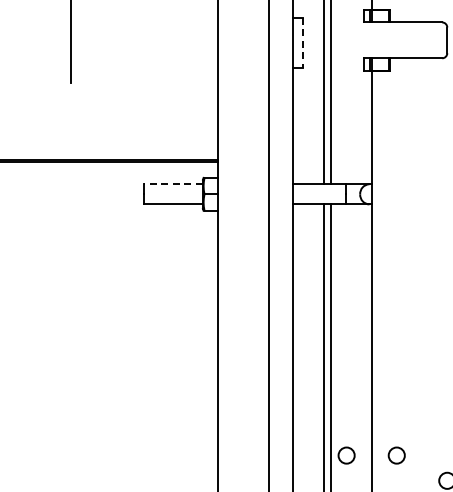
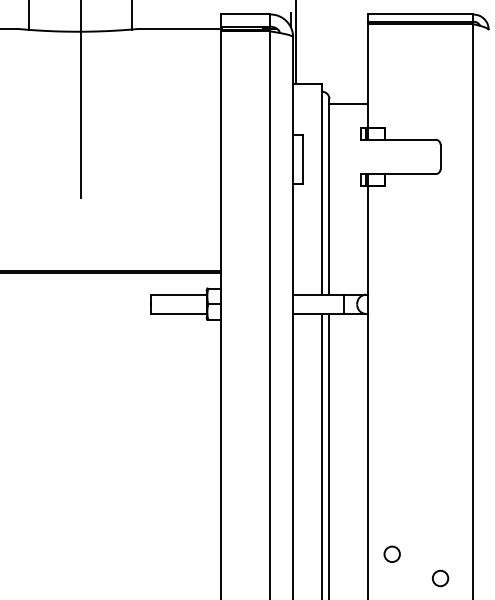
line: (303, 43) -> (302, 159), dashed -> solid
line: (173, 184) -> (178, 294), dashed -> solid
circle: (345, 454) -> (343, 553), removed

